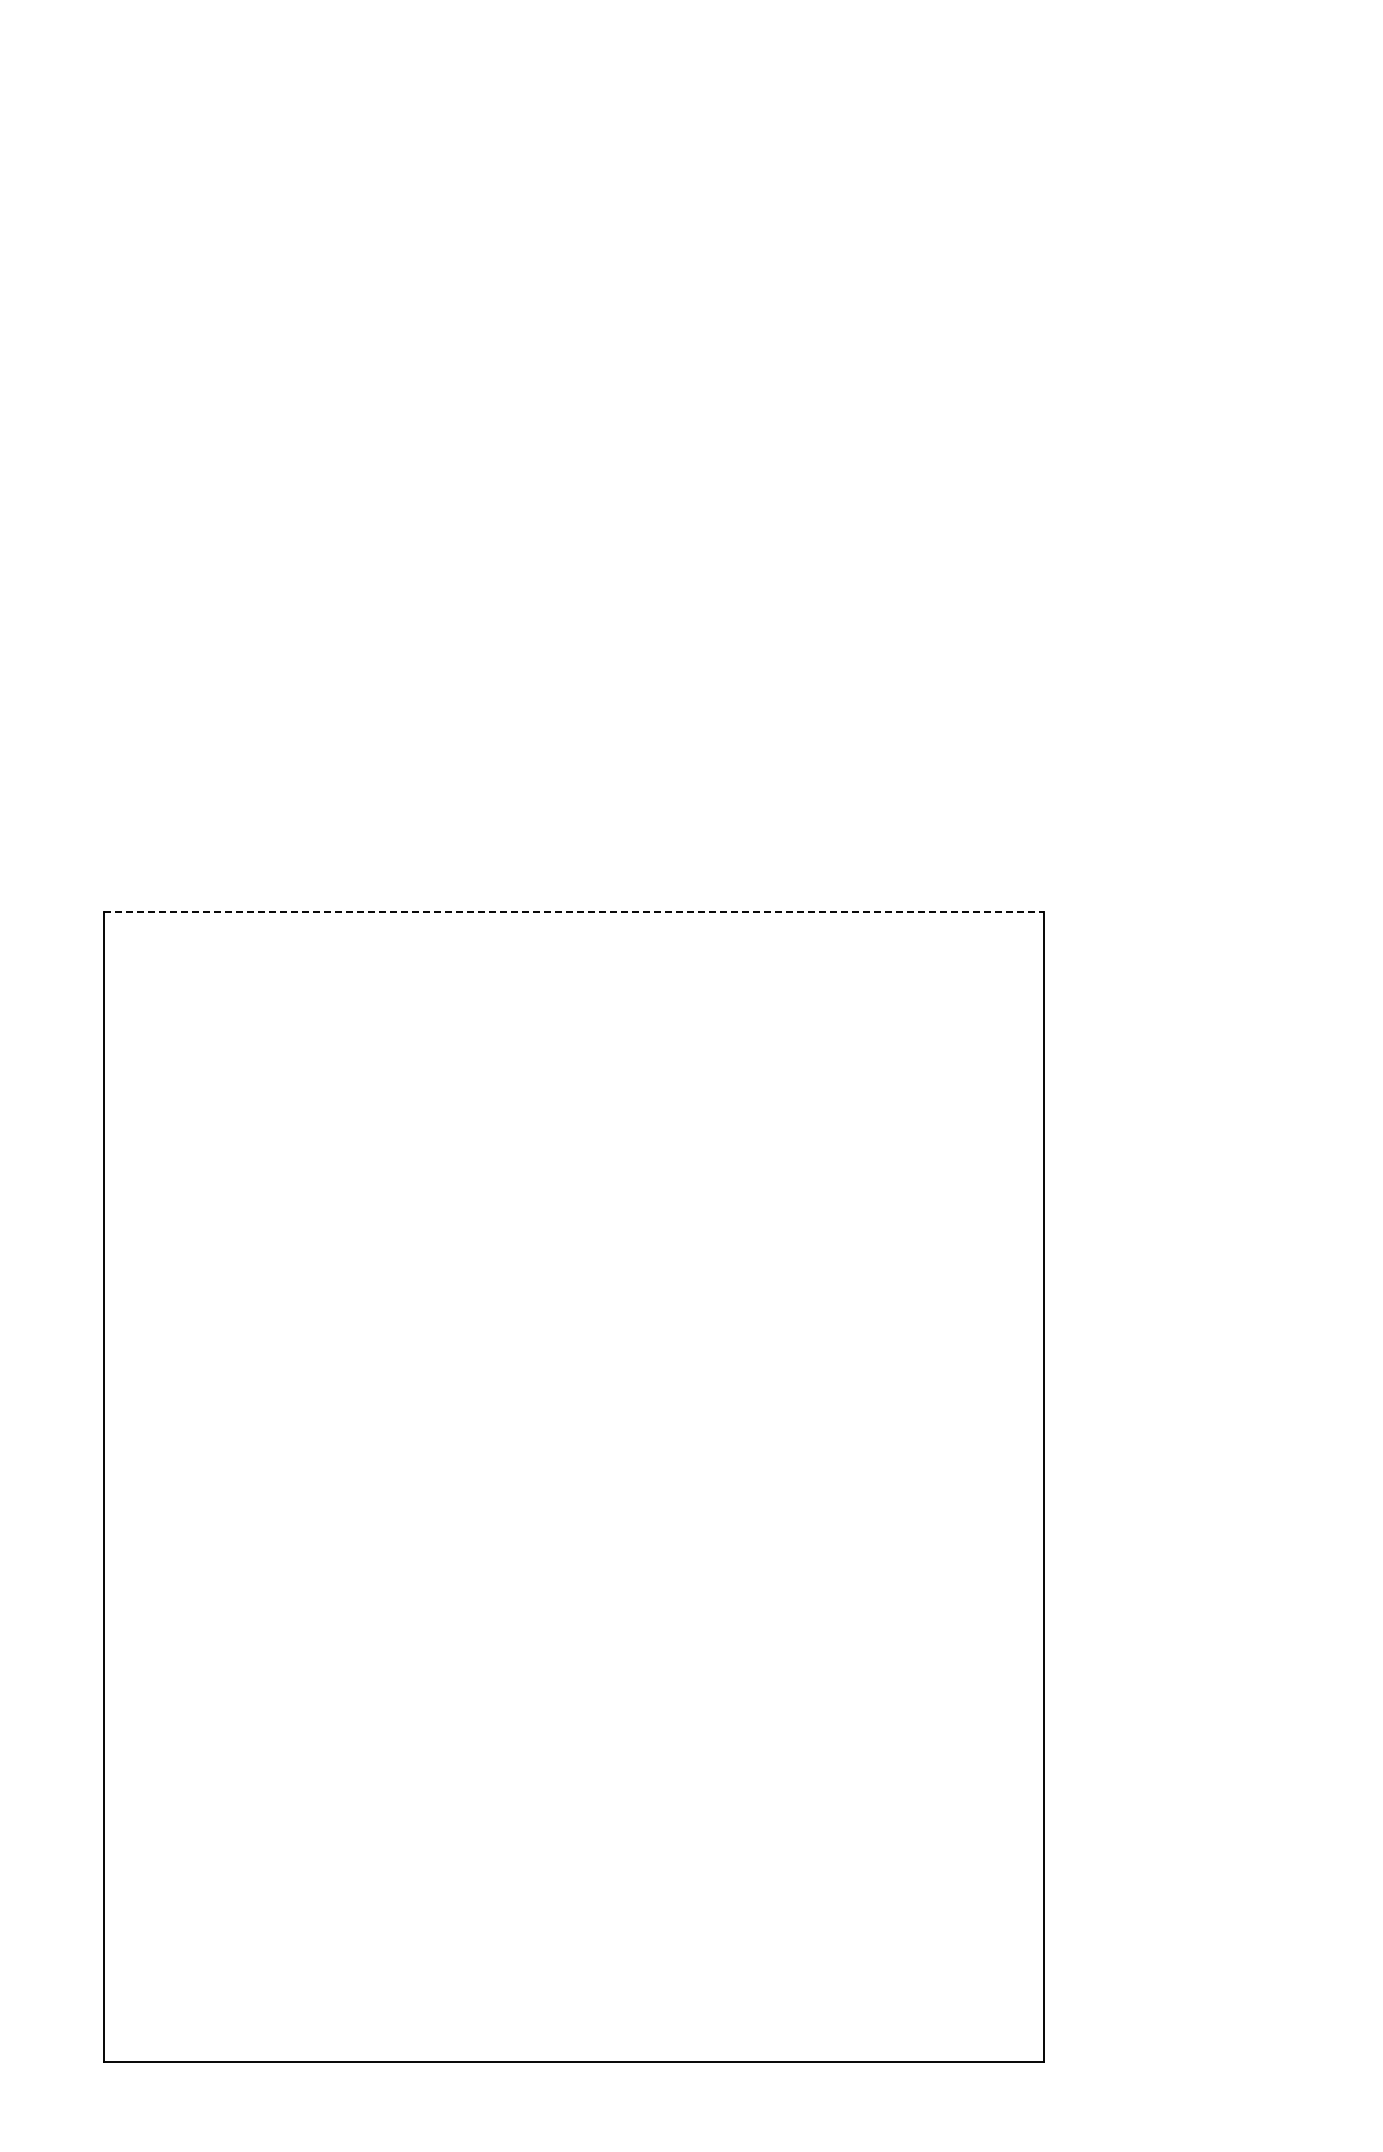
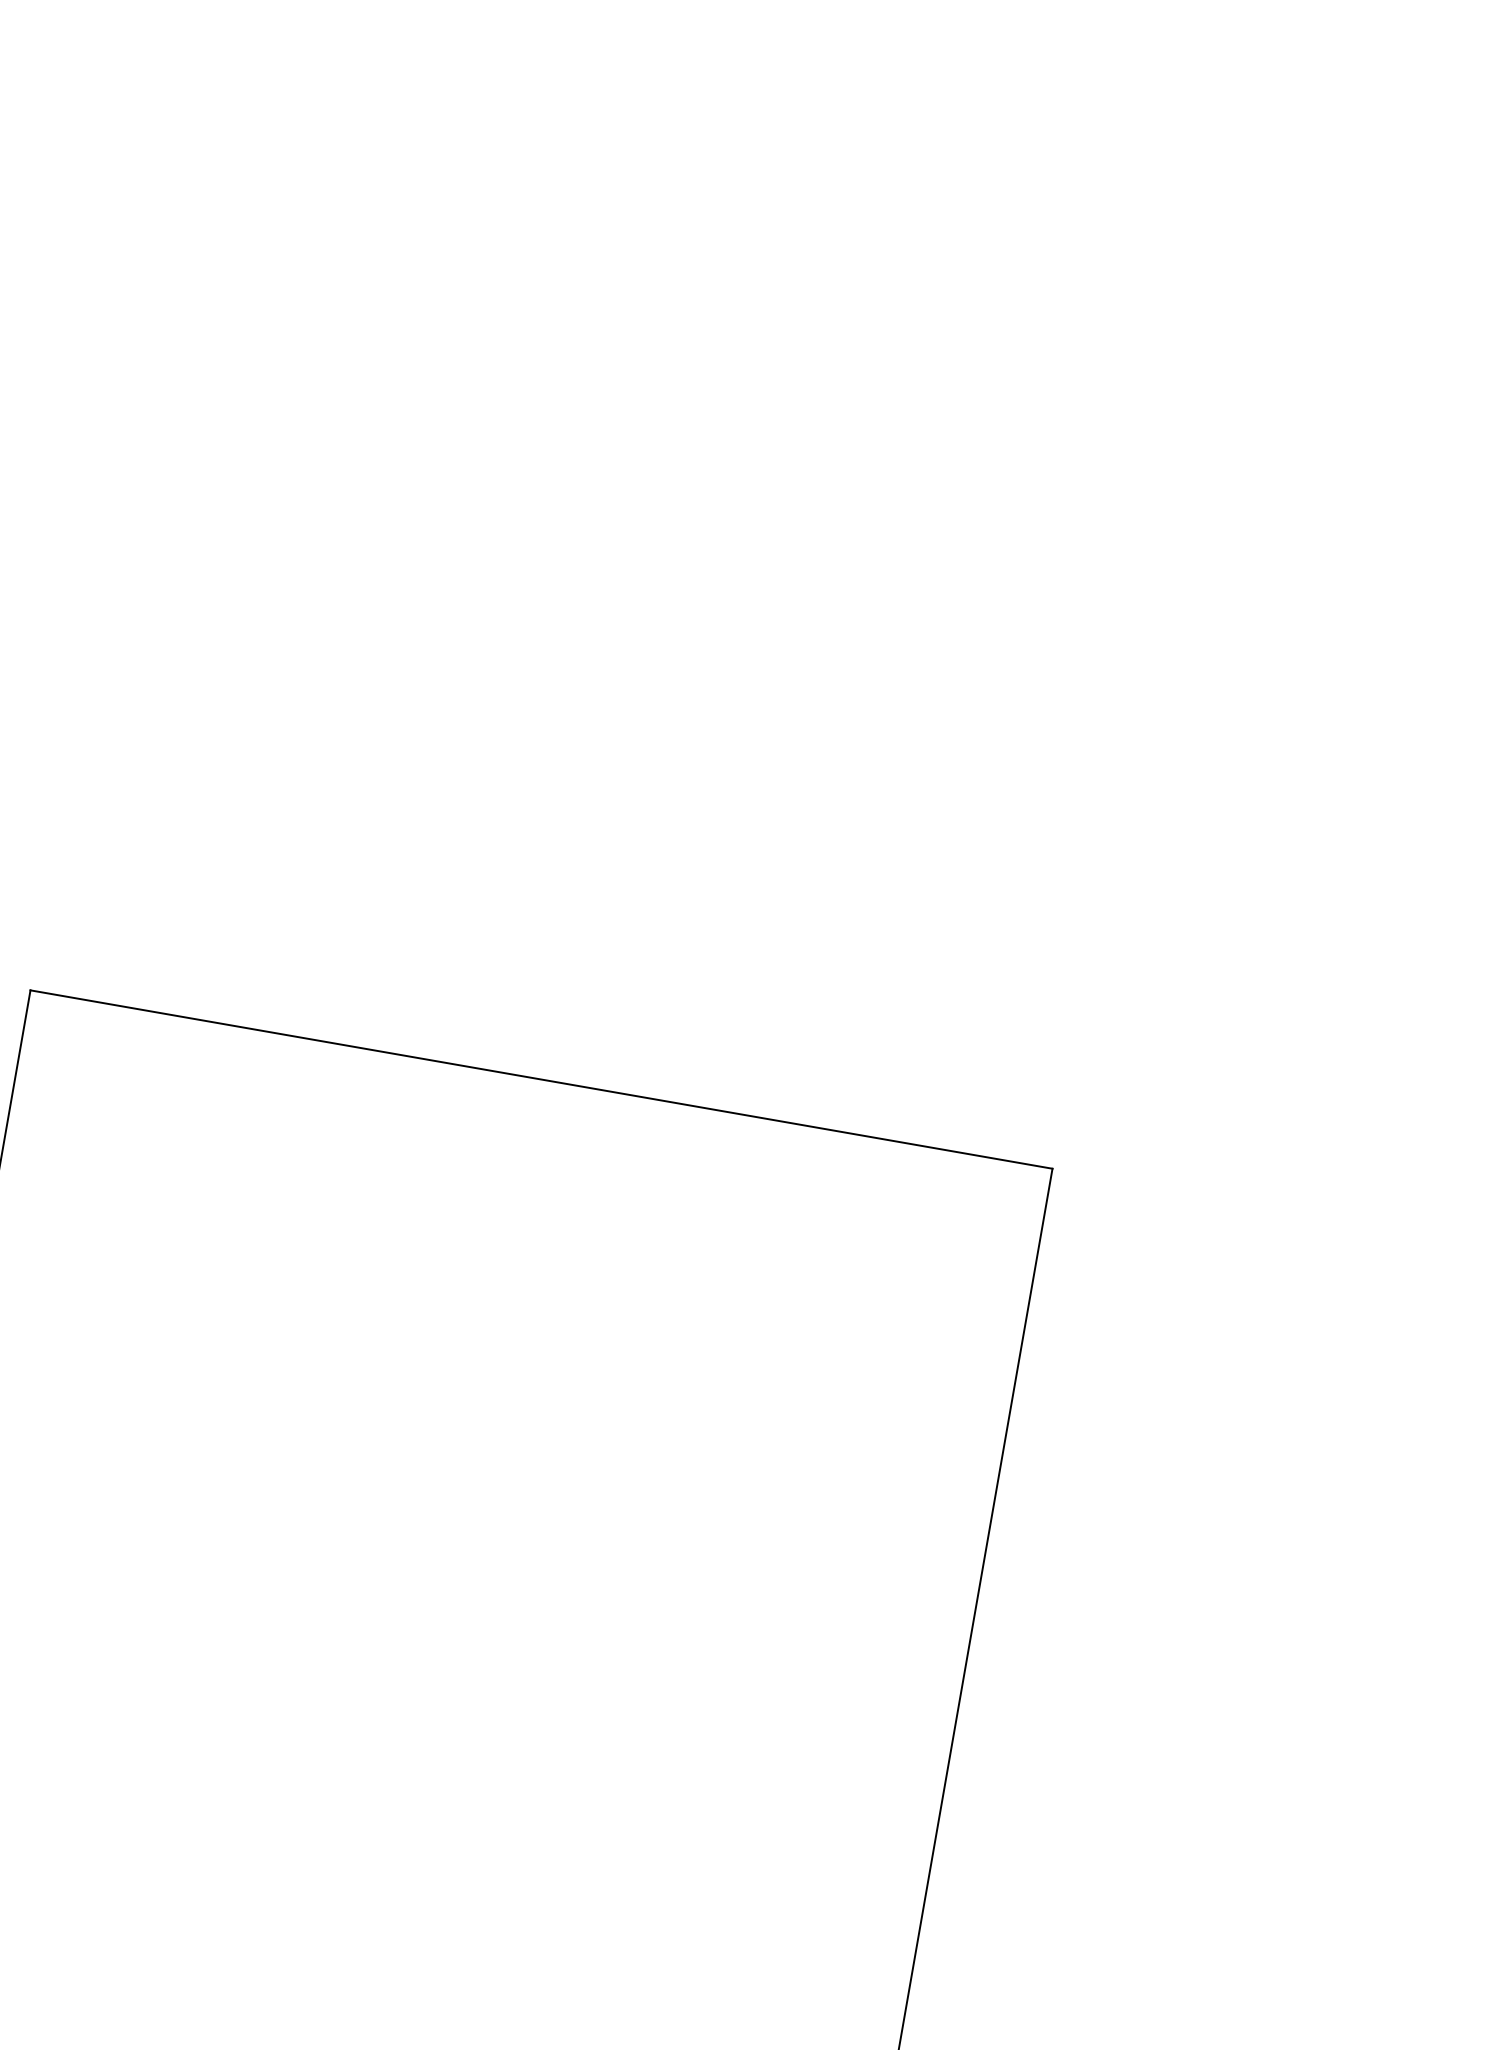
line: (574, 911) -> (542, 1079), dashed -> solid

